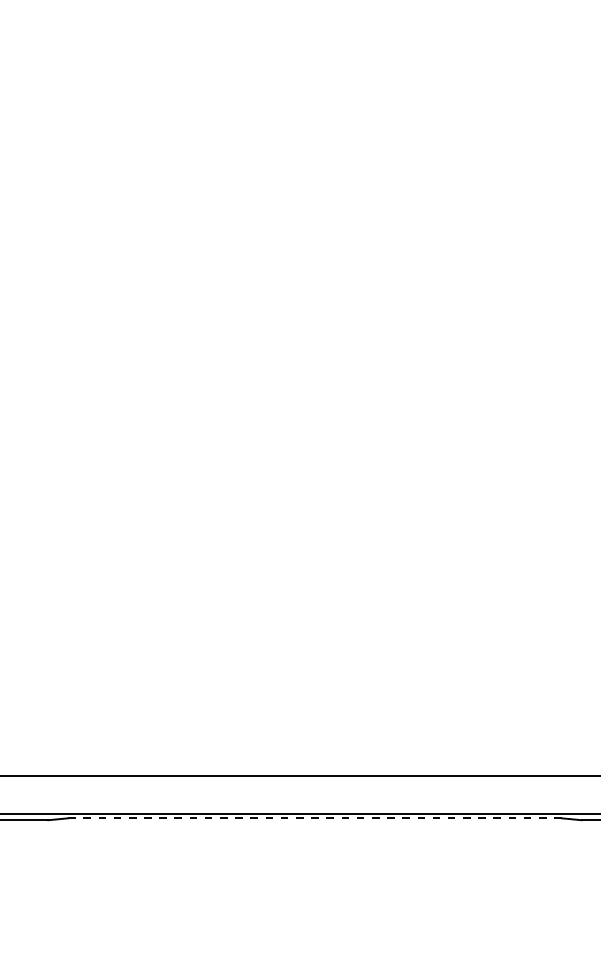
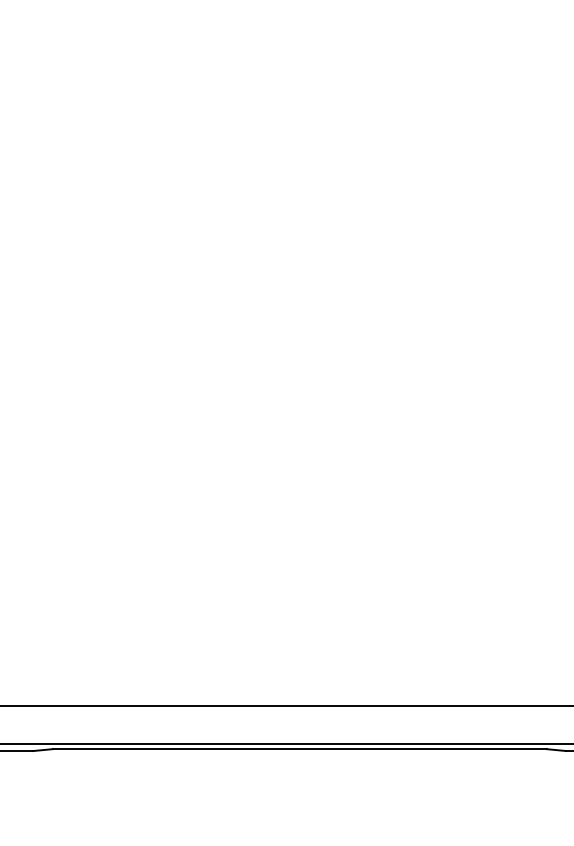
line: (314, 818) -> (299, 749), dashed -> solid

